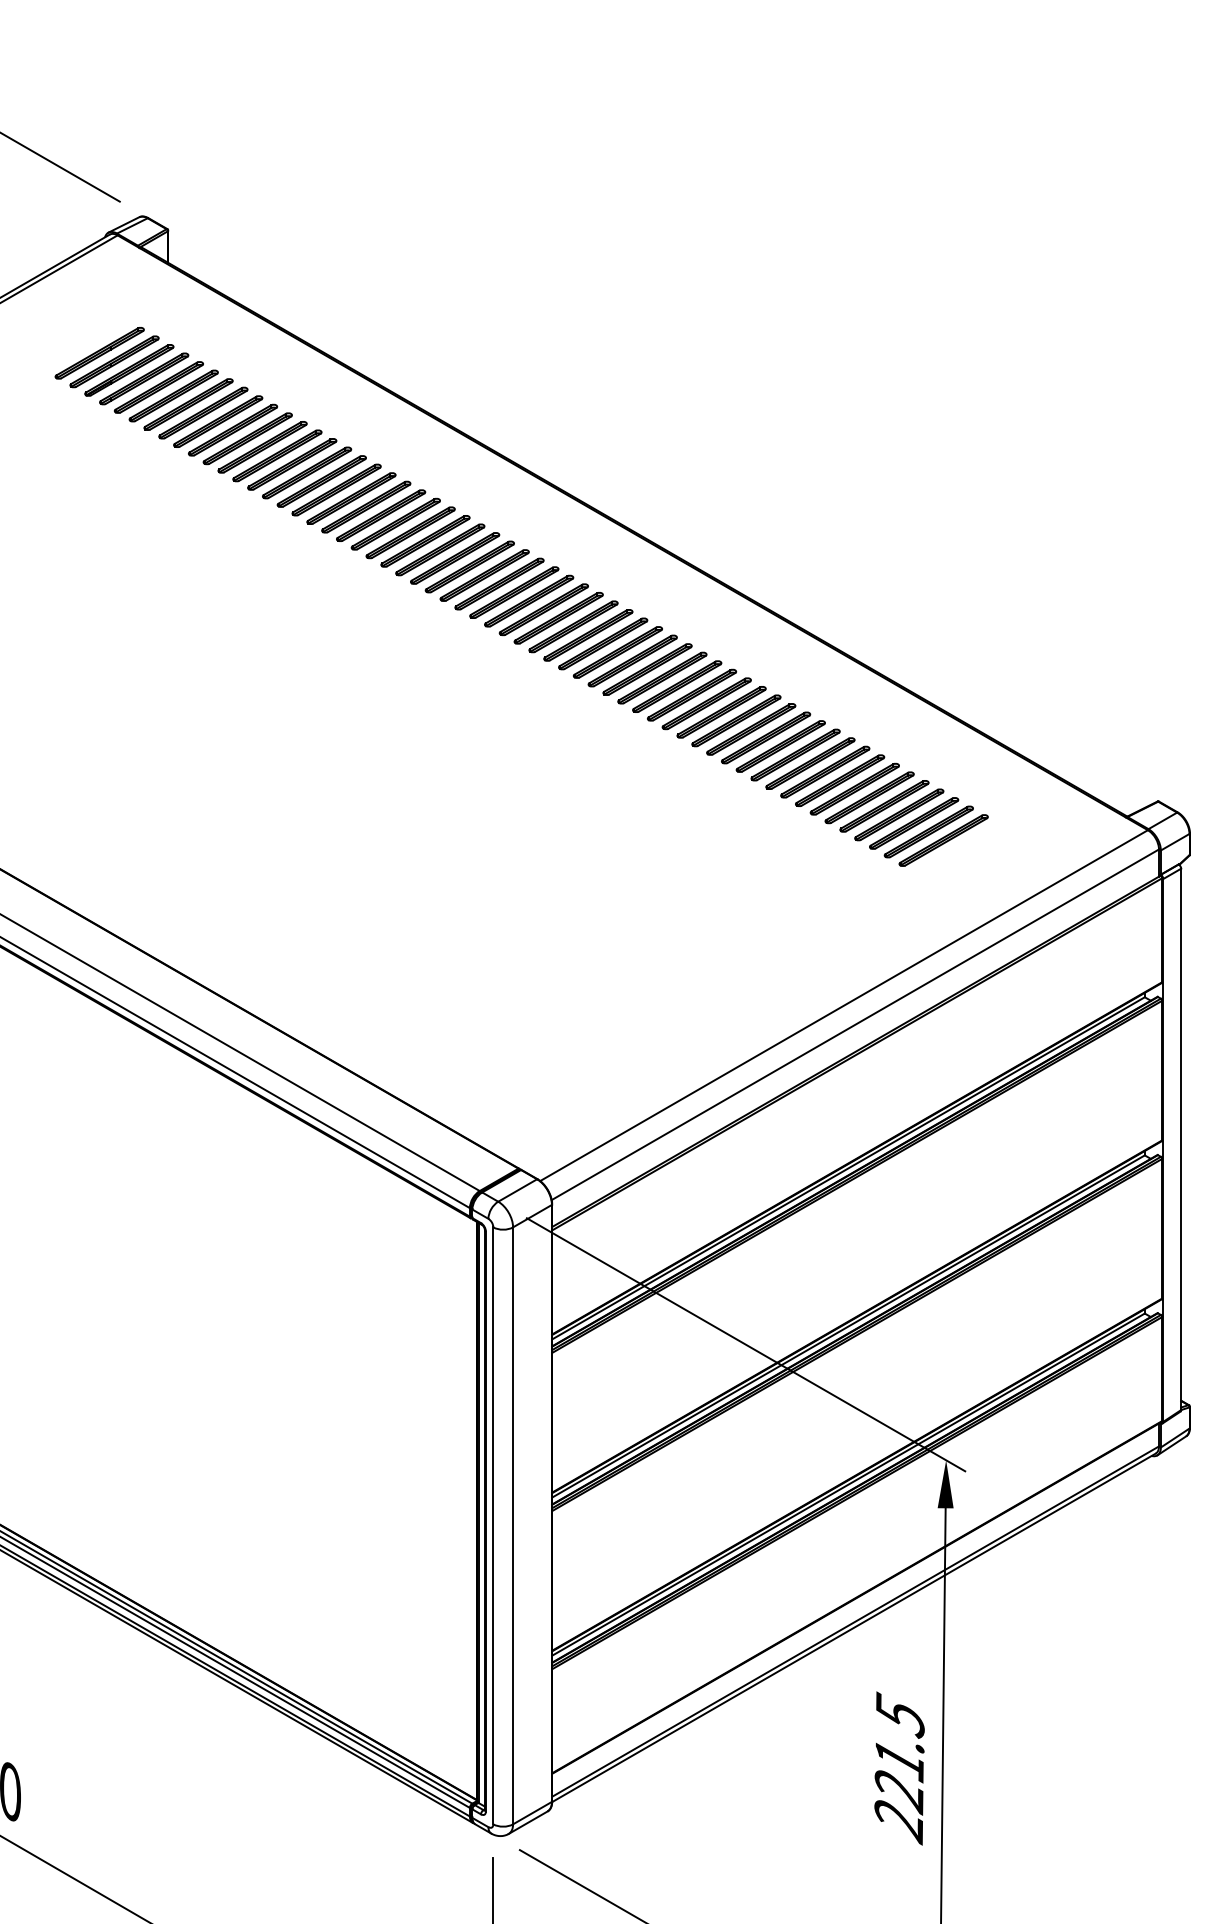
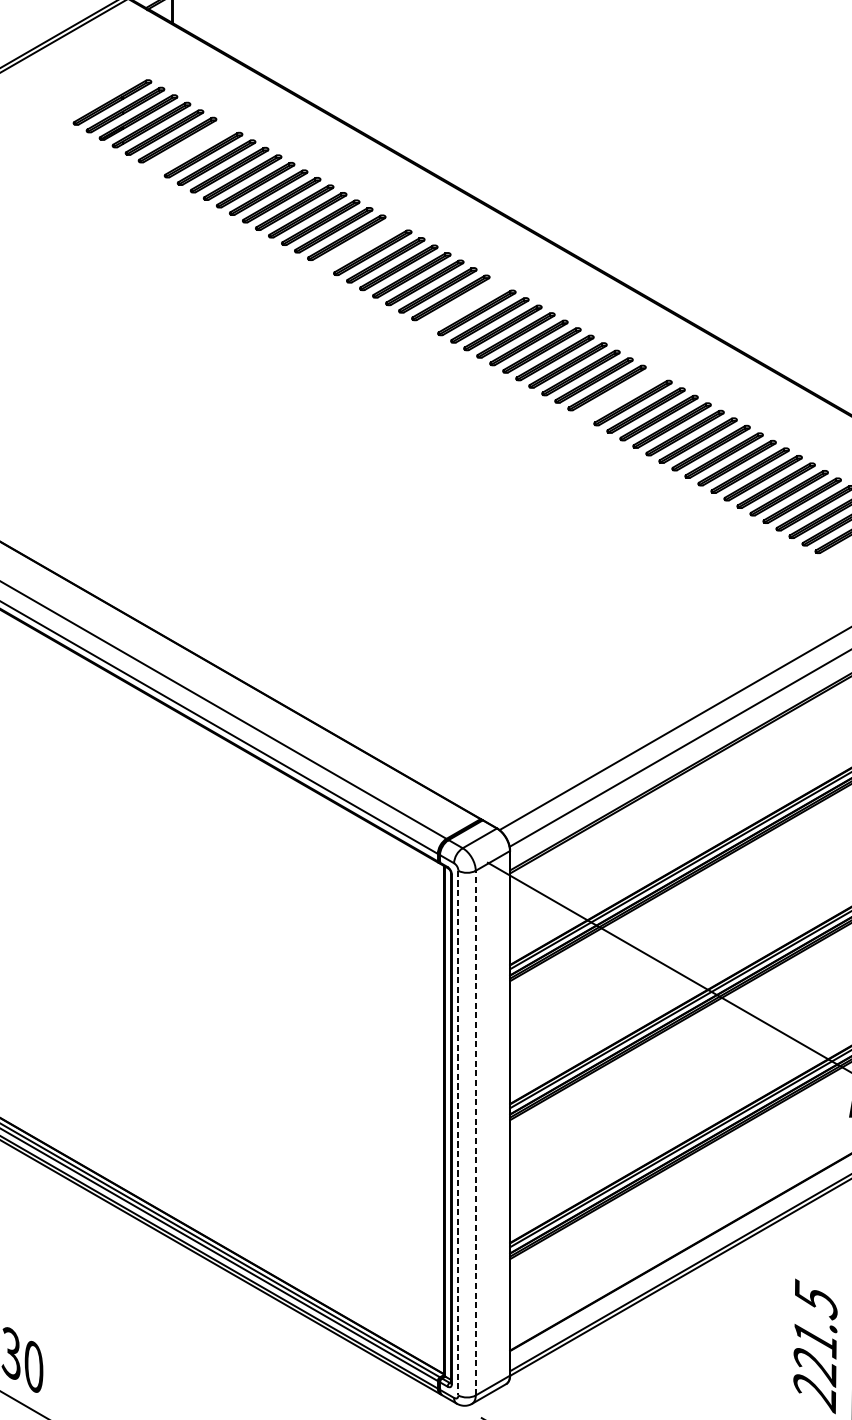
part: (188, 404) -> (190, 147), removed
part: (381, 515) -> (360, 245), removed
part: (499, 583) -> (463, 304), removed
part: (677, 686) -> (620, 395), removed
line: (513, 1525) -> (476, 1132), solid -> dashed
line: (493, 1526) -> (458, 1133), solid -> dashed

